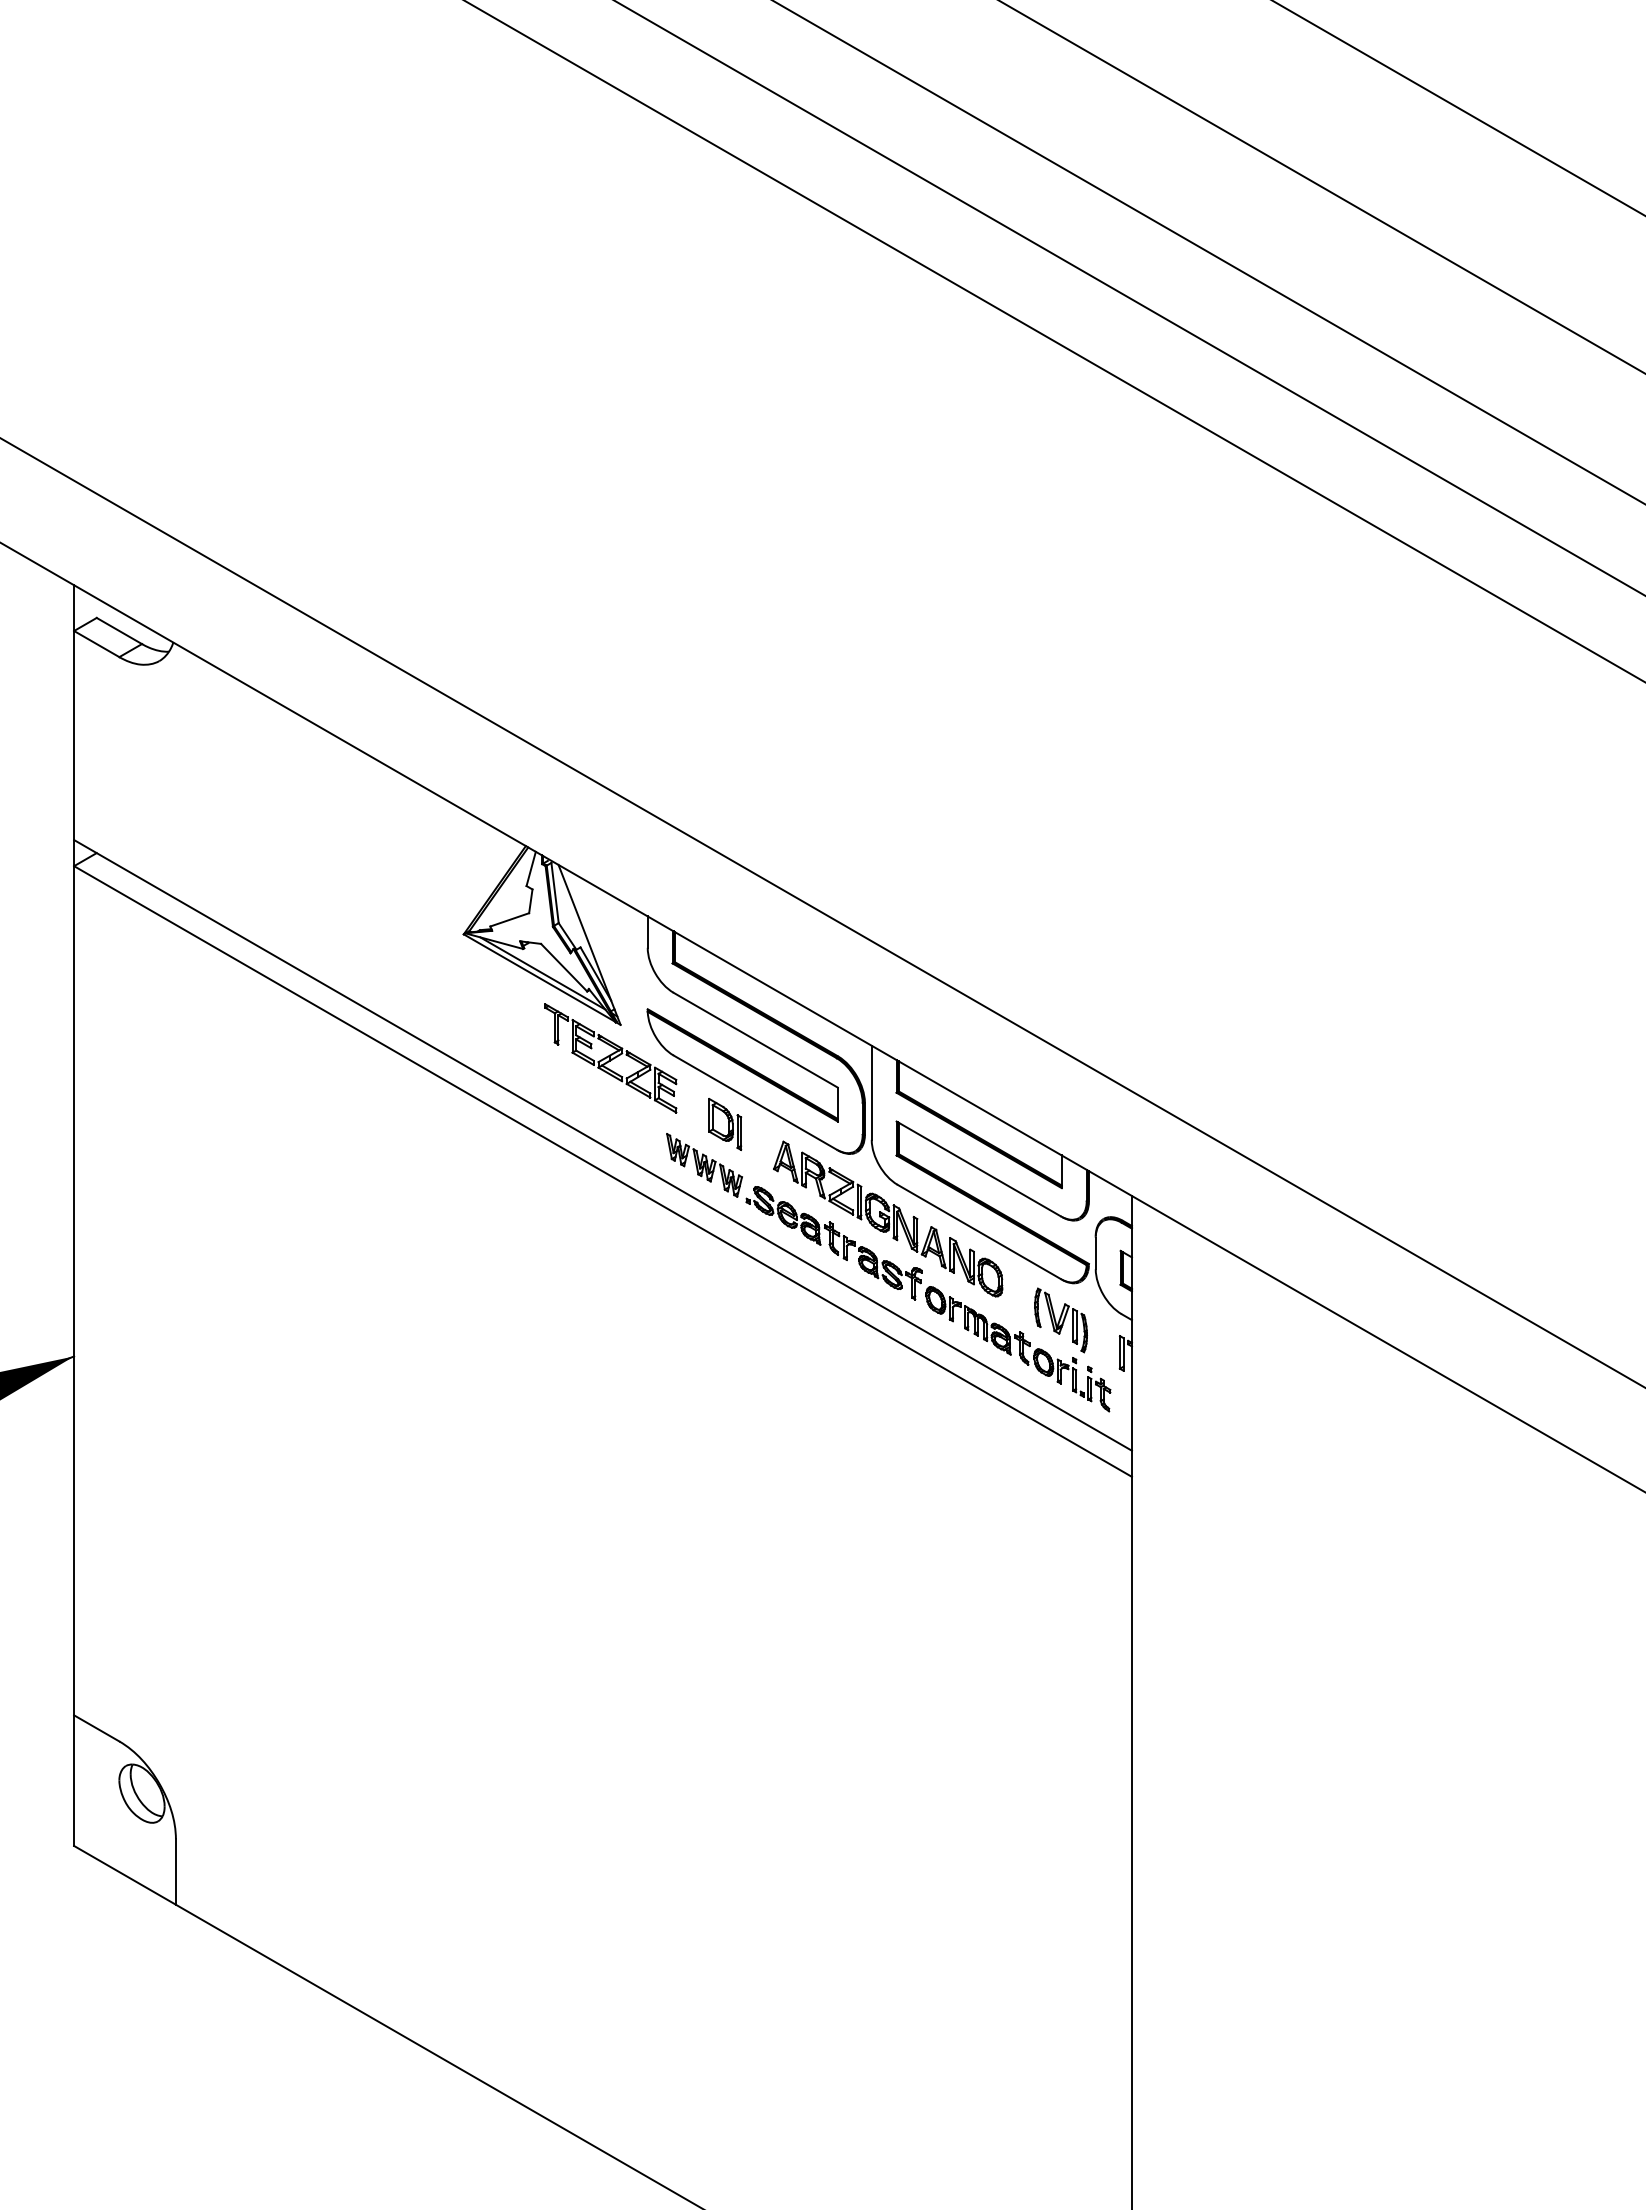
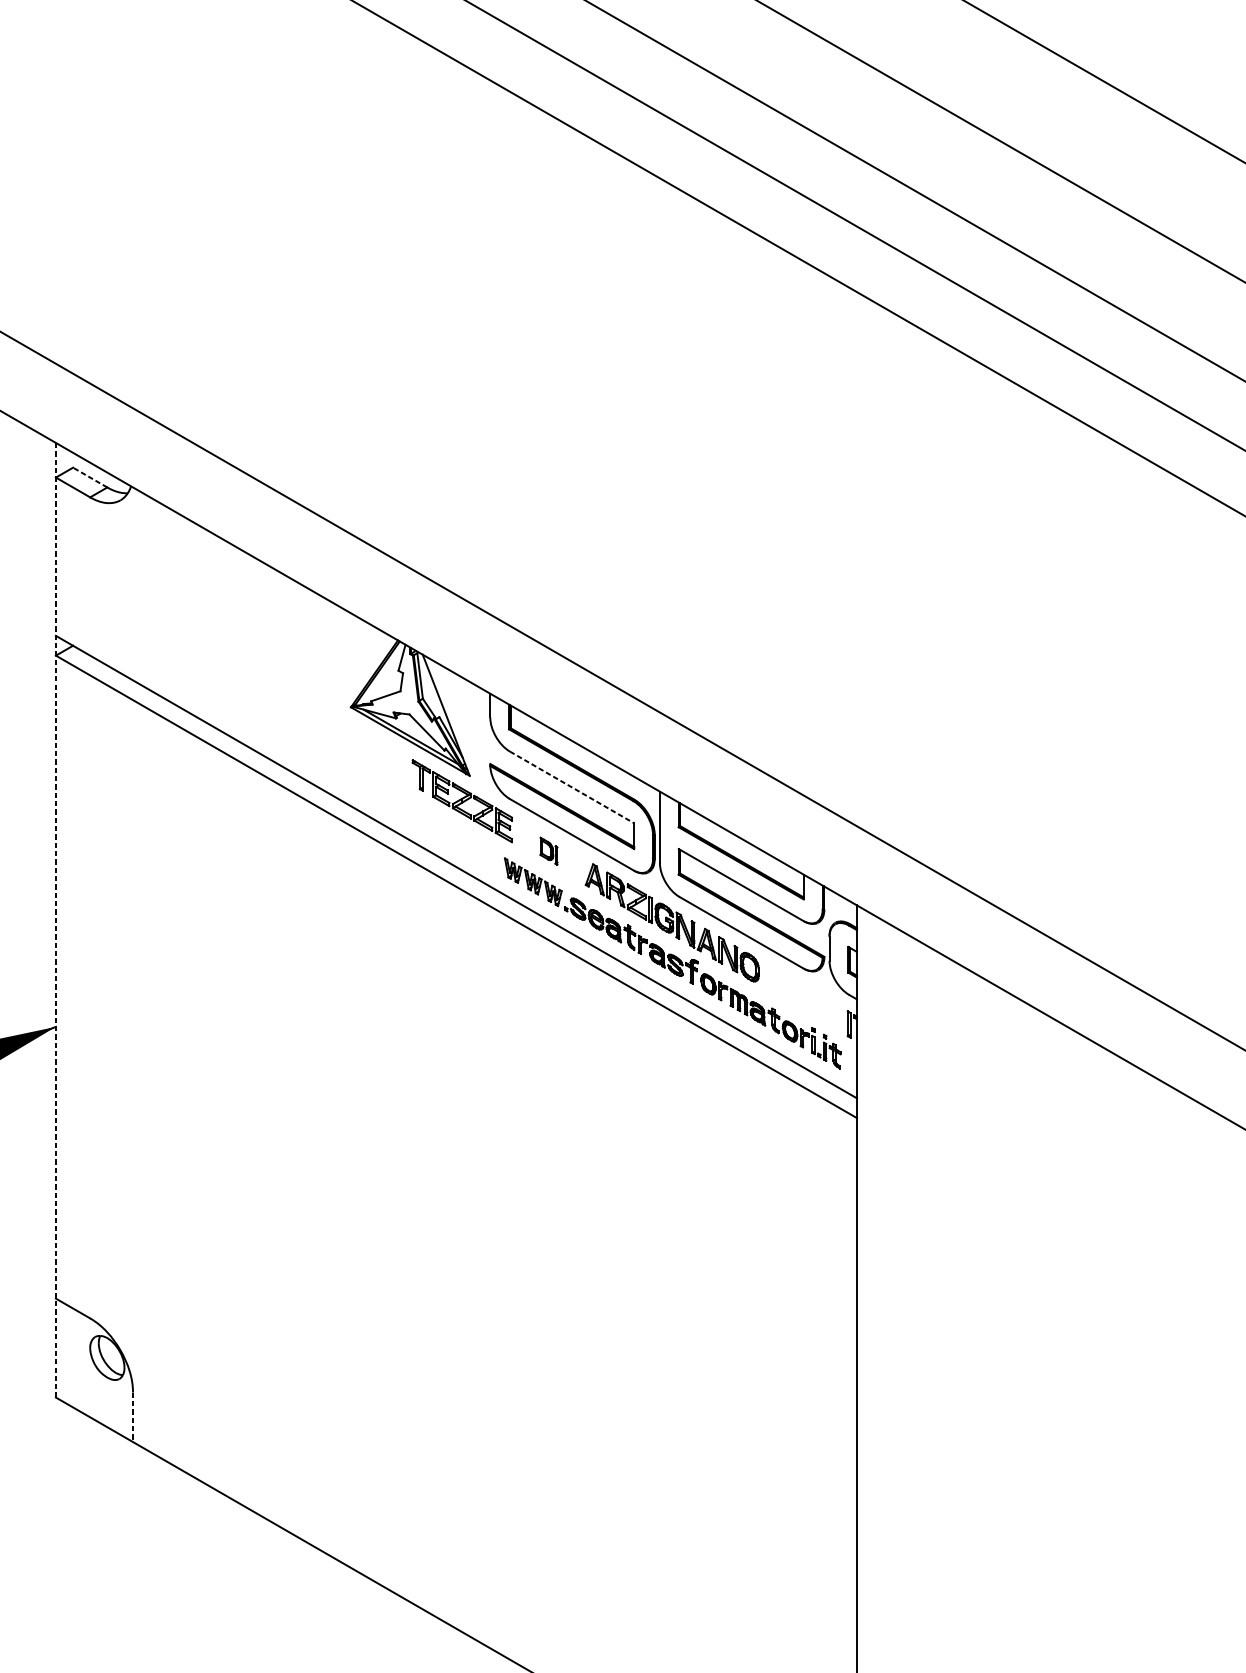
line: (118, 630) -> (89, 477), solid -> dashed
line: (755, 1040) -> (571, 787), solid -> dashed
part: (725, 1124) -> (549, 851), size x0.7
line: (74, 1216) -> (56, 920), solid -> dashed
part: (1061, 1320) -> (803, 999), removed
line: (175, 1872) -> (132, 1417), solid -> dashed

